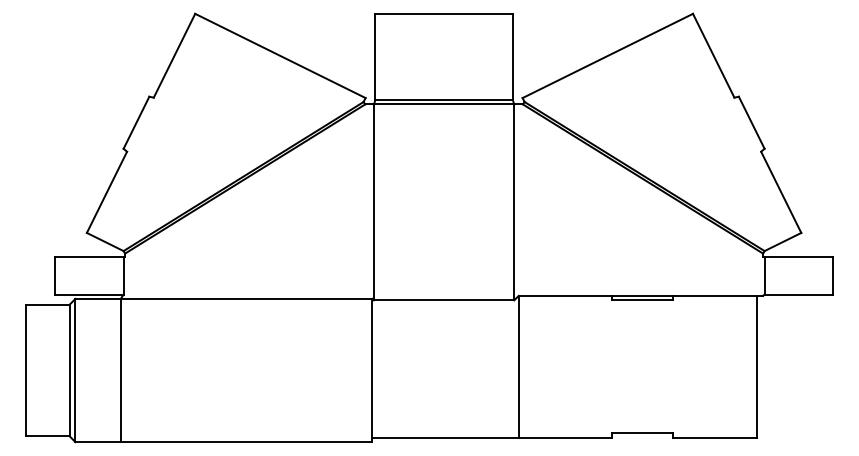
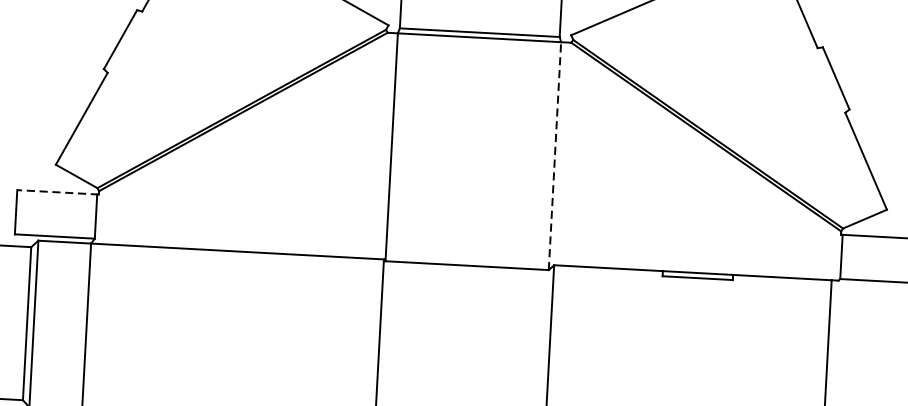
line: (514, 202) -> (555, 156), solid -> dashed
line: (89, 256) -> (57, 192), solid -> dashed

